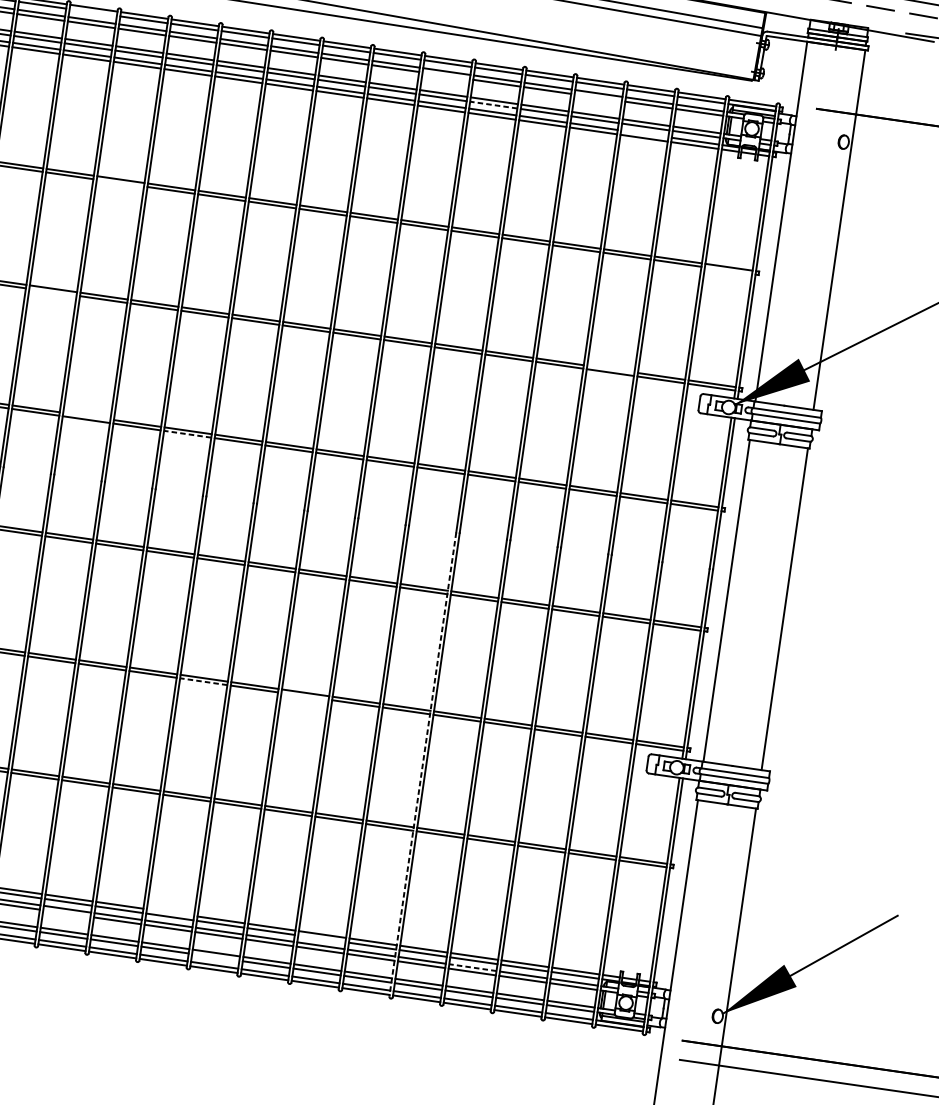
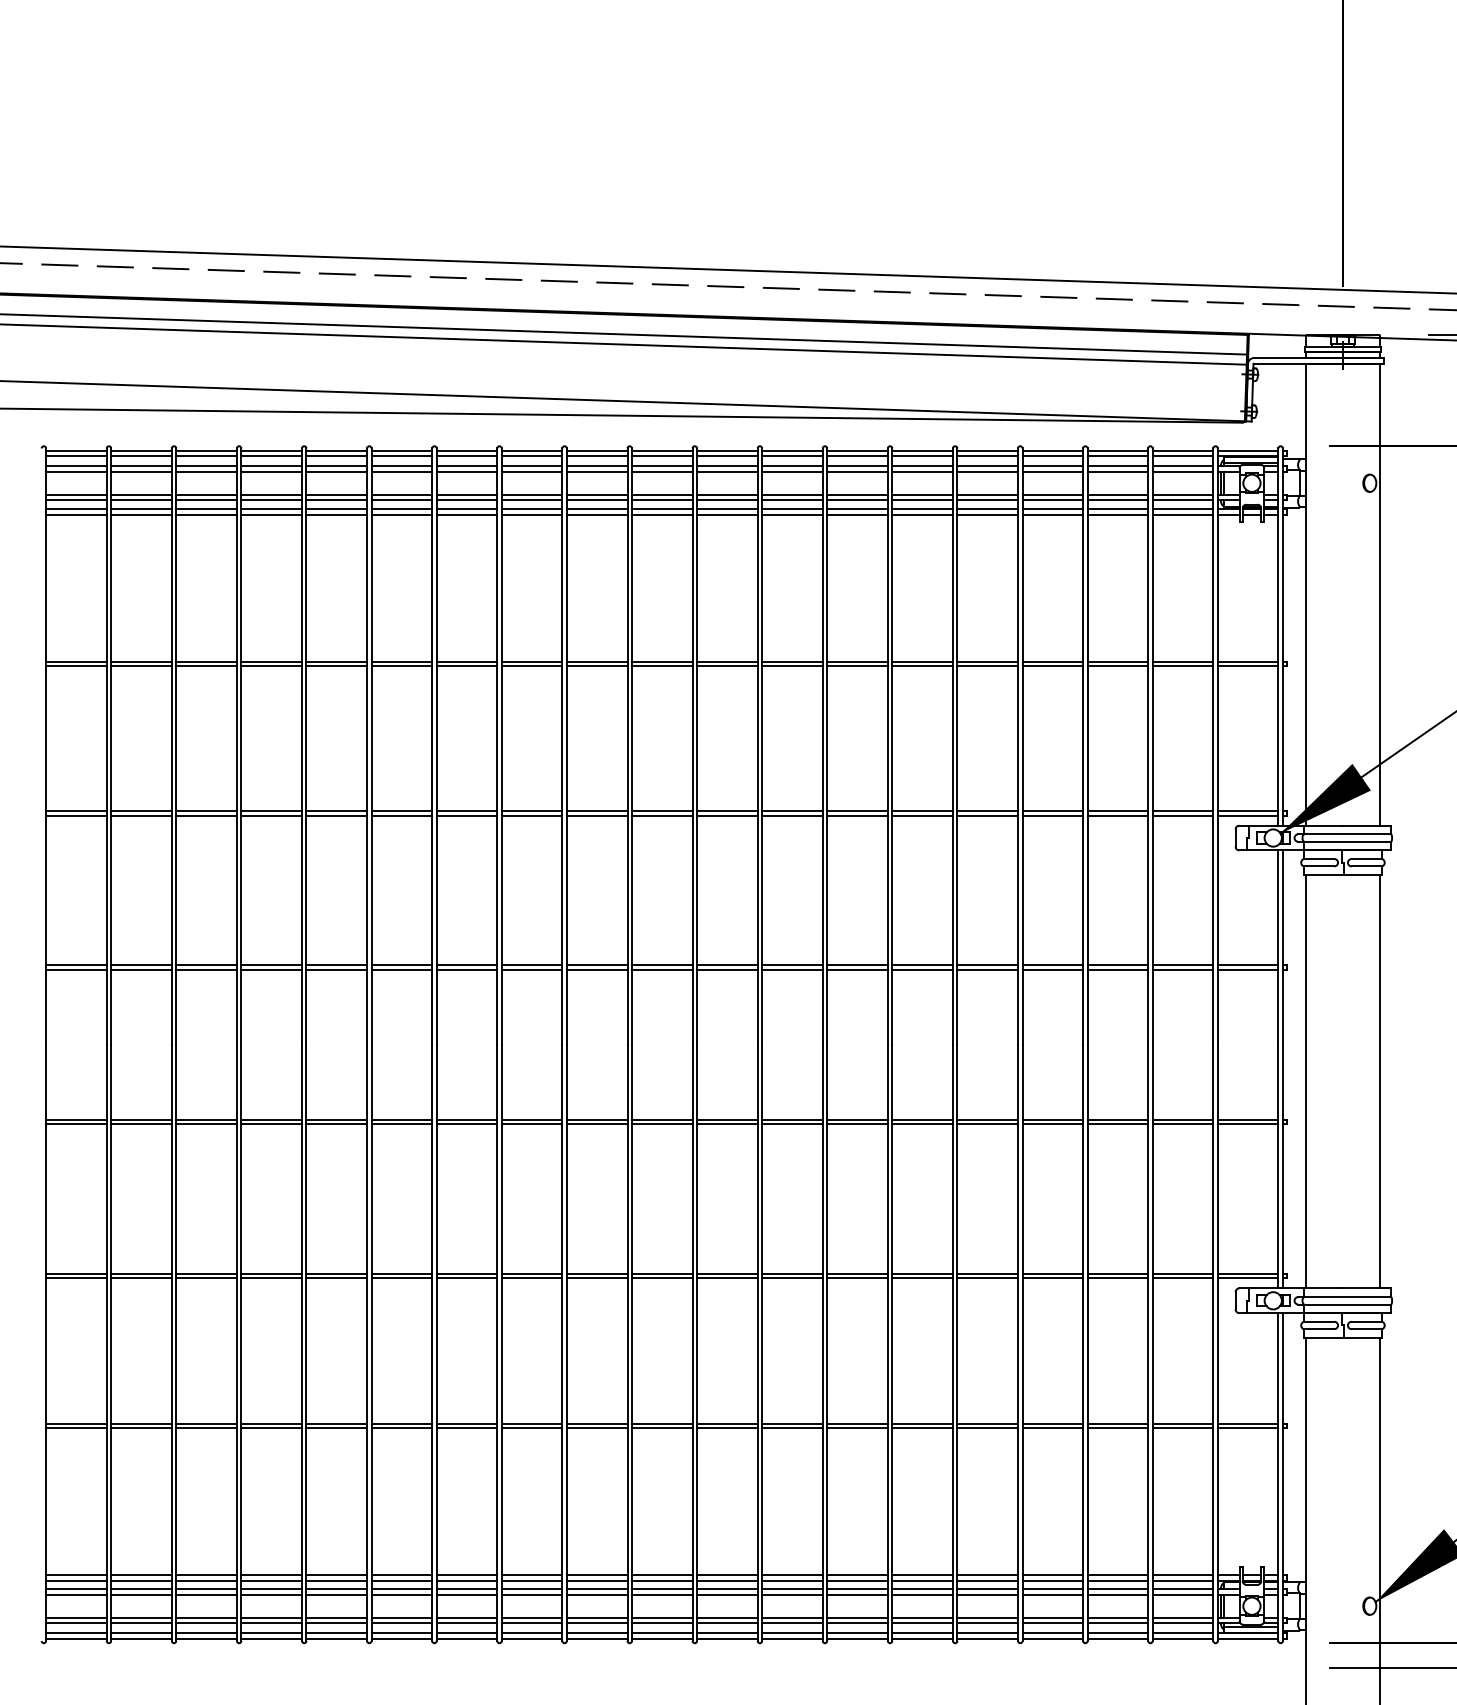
line: (92, 12) -> (401, 456), added
line: (446, 75) -> (857, 471), added
line: (598, 97) -> (1052, 471), added
line: (493, 105) -> (922, 500), dashed -> solid
line: (644, 133) -> (1117, 508), added
line: (120, 182) -> (466, 665), added
line: (728, 270) -> (1247, 665), added
line: (52, 292) -> (401, 815), added
line: (610, 369) -> (1117, 811), added
line: (86, 416) -> (466, 965), added
line: (187, 433) -> (596, 969), dashed -> solid
line: (203, 681) -> (661, 1278), dashed -> solid
line: (305, 696) -> (792, 1278), added
line: (422, 764) -> (952, 1343), dashed -> solid
line: (169, 912) -> (661, 1574), added
line: (66, 913) -> (531, 1594), added
line: (321, 938) -> (857, 1580), added
line: (215, 957) -> (727, 1623), added
line: (472, 967) -> (1052, 1589), dashed -> solid

